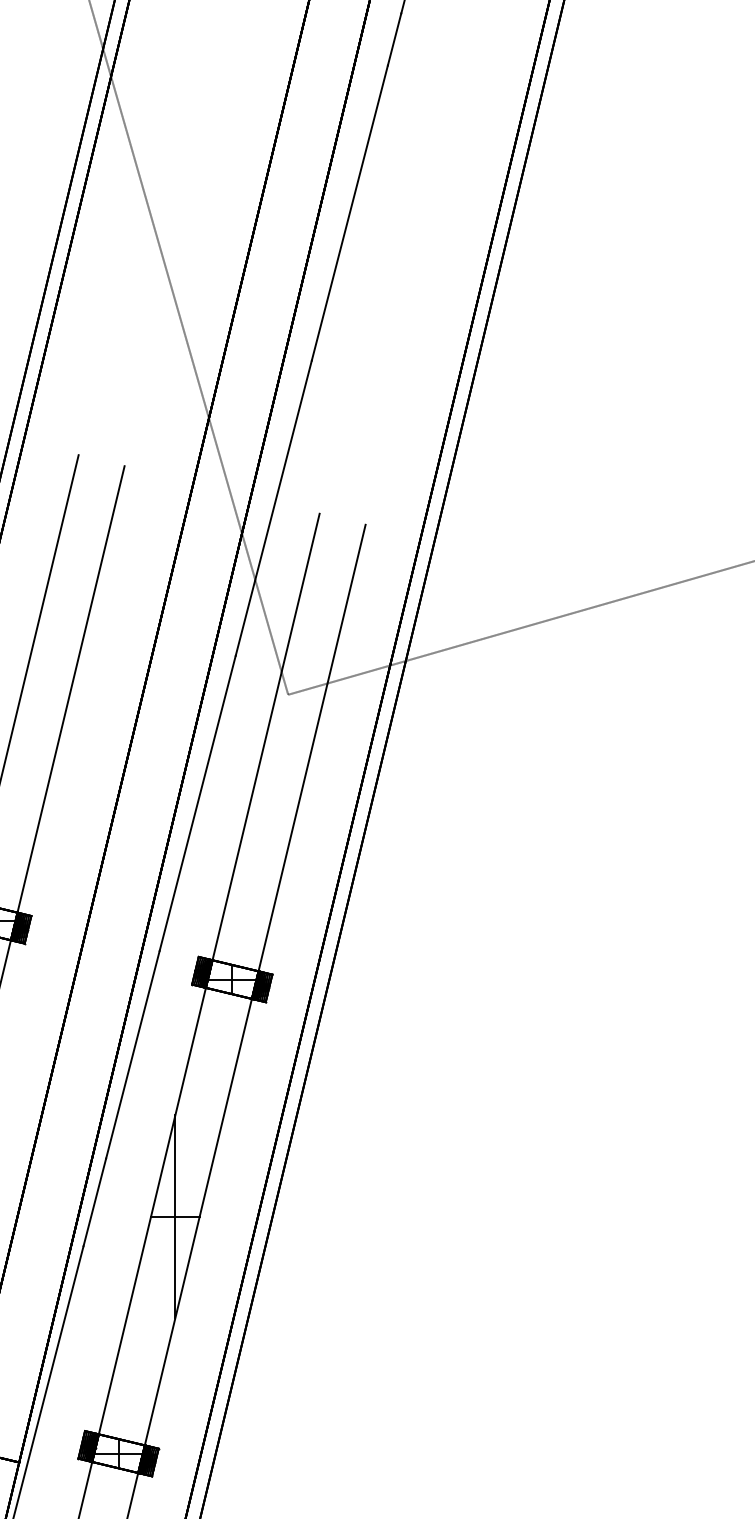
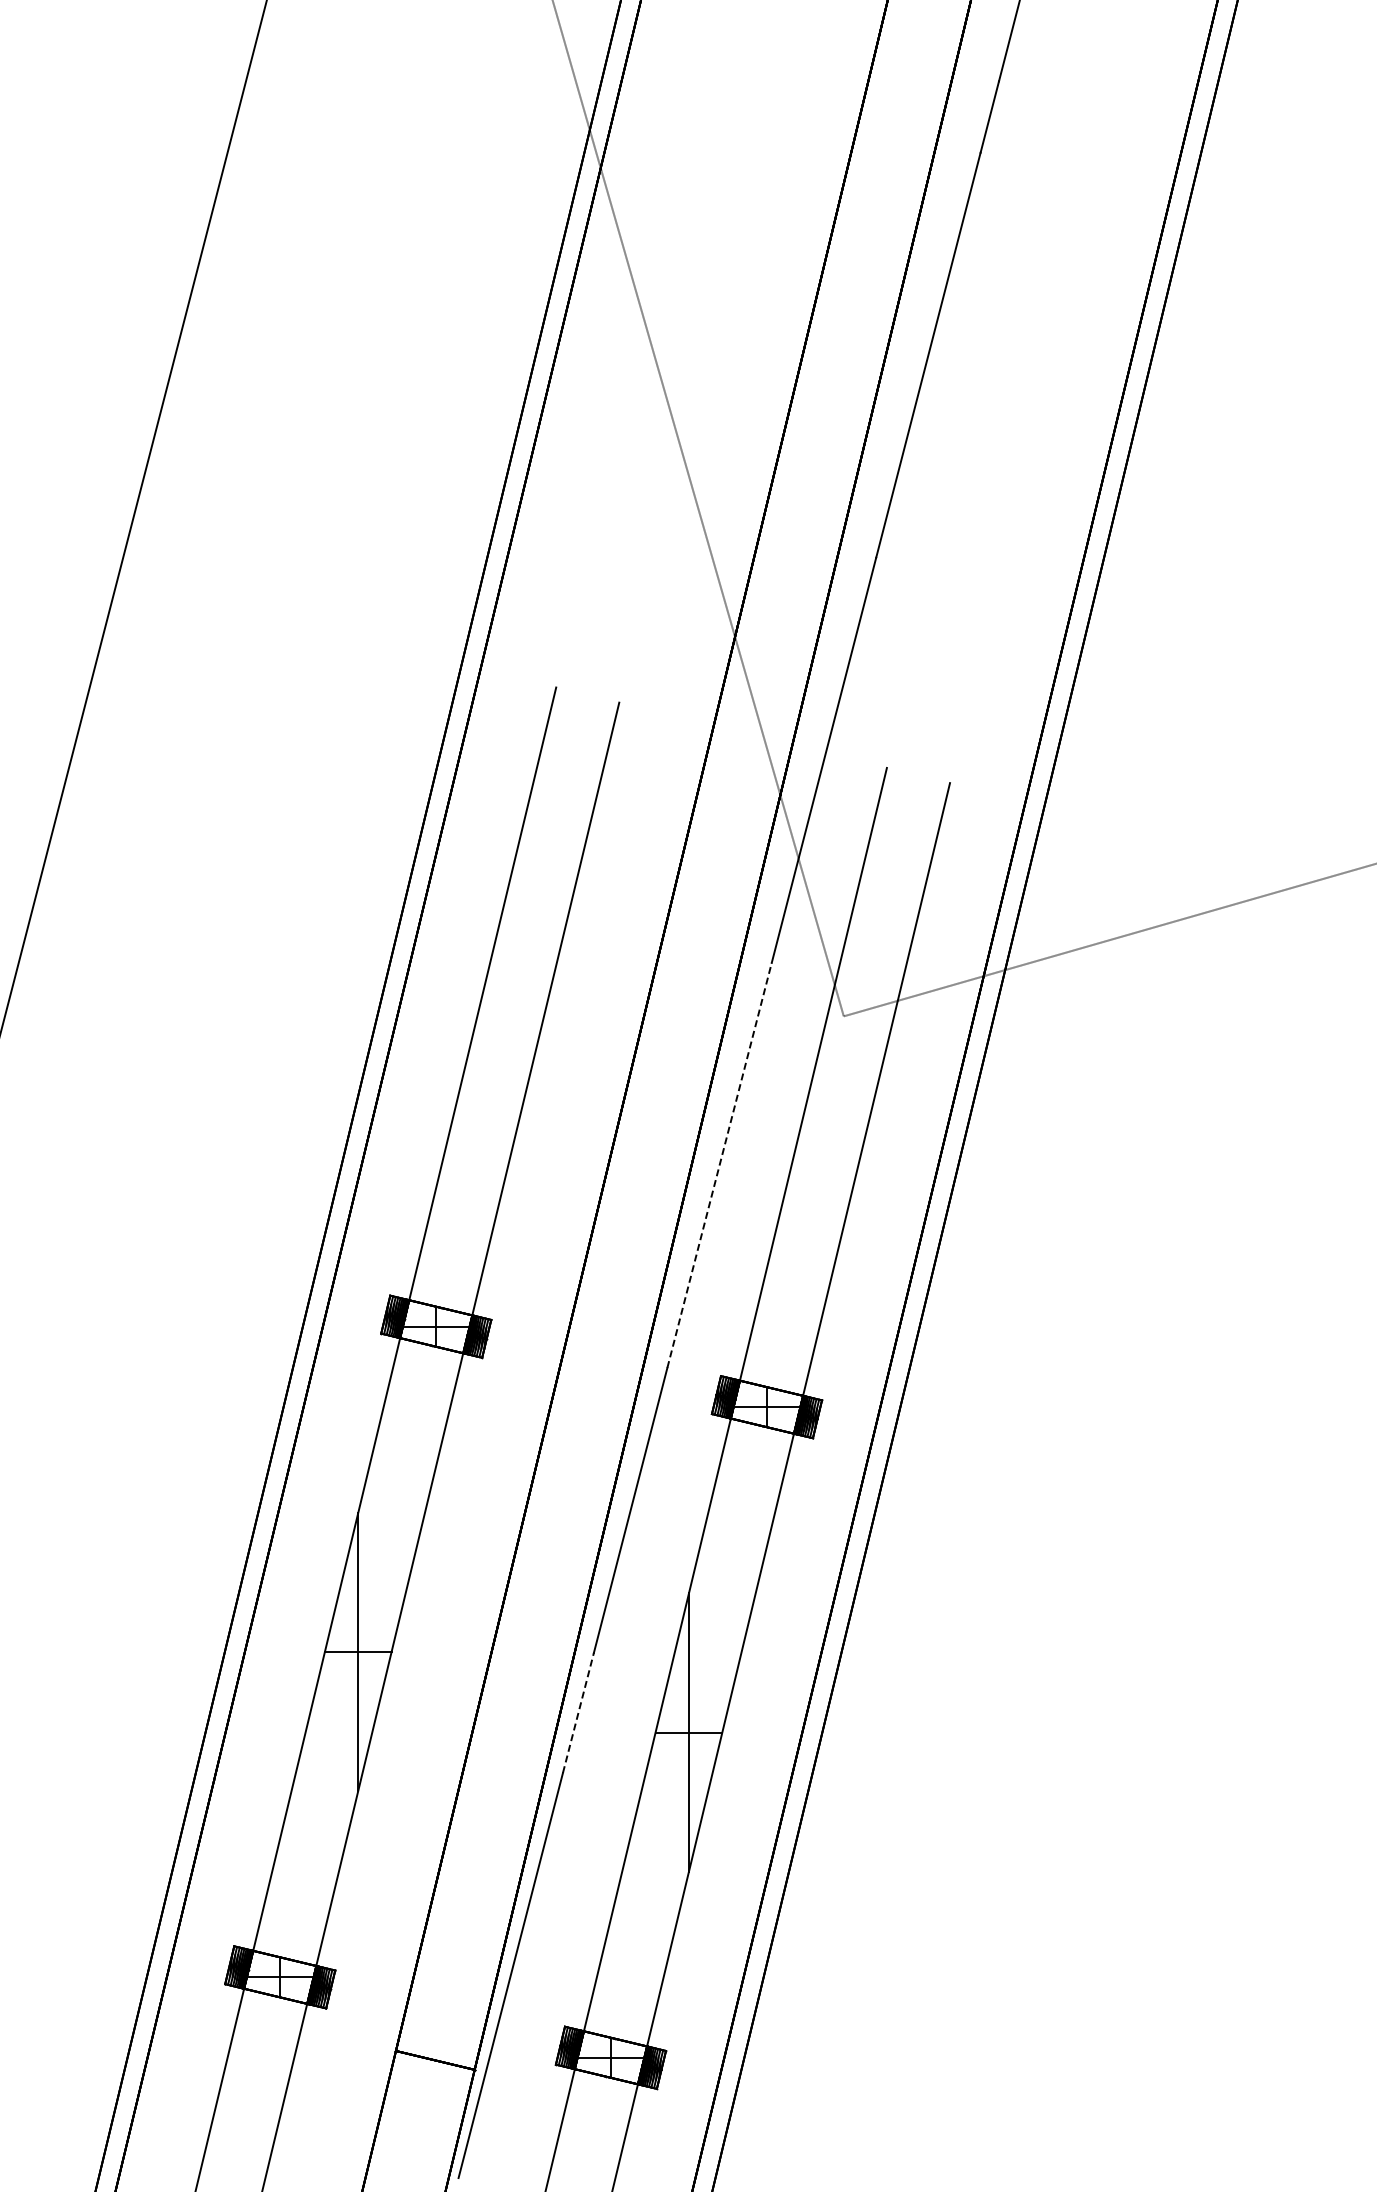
line: (197, 802) -> (719, 1164), solid -> dashed
line: (94, 1202) -> (578, 1712), solid -> dashed

